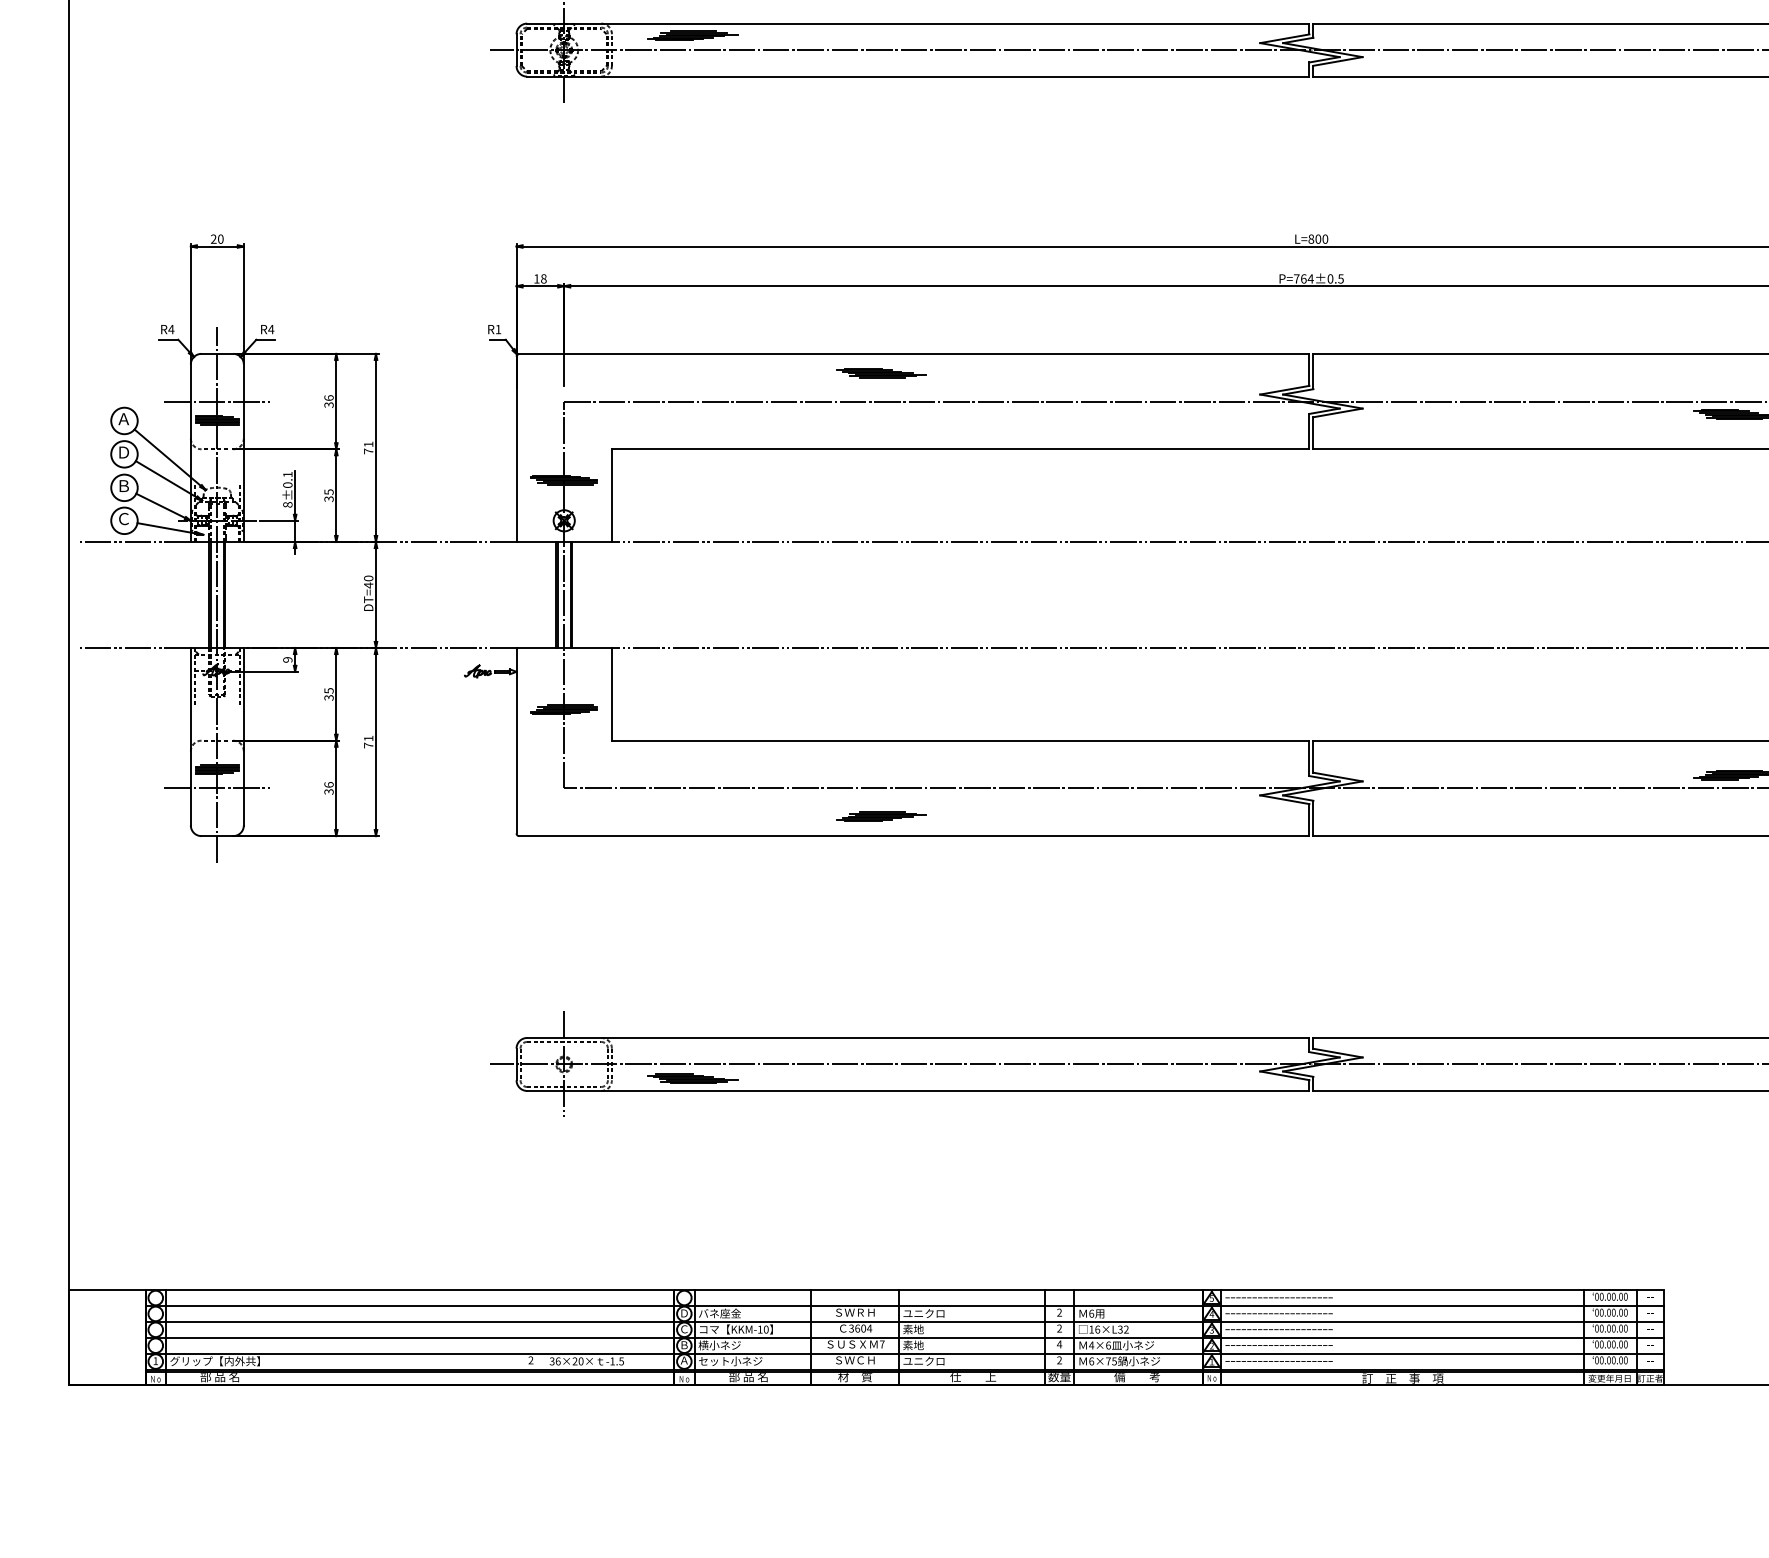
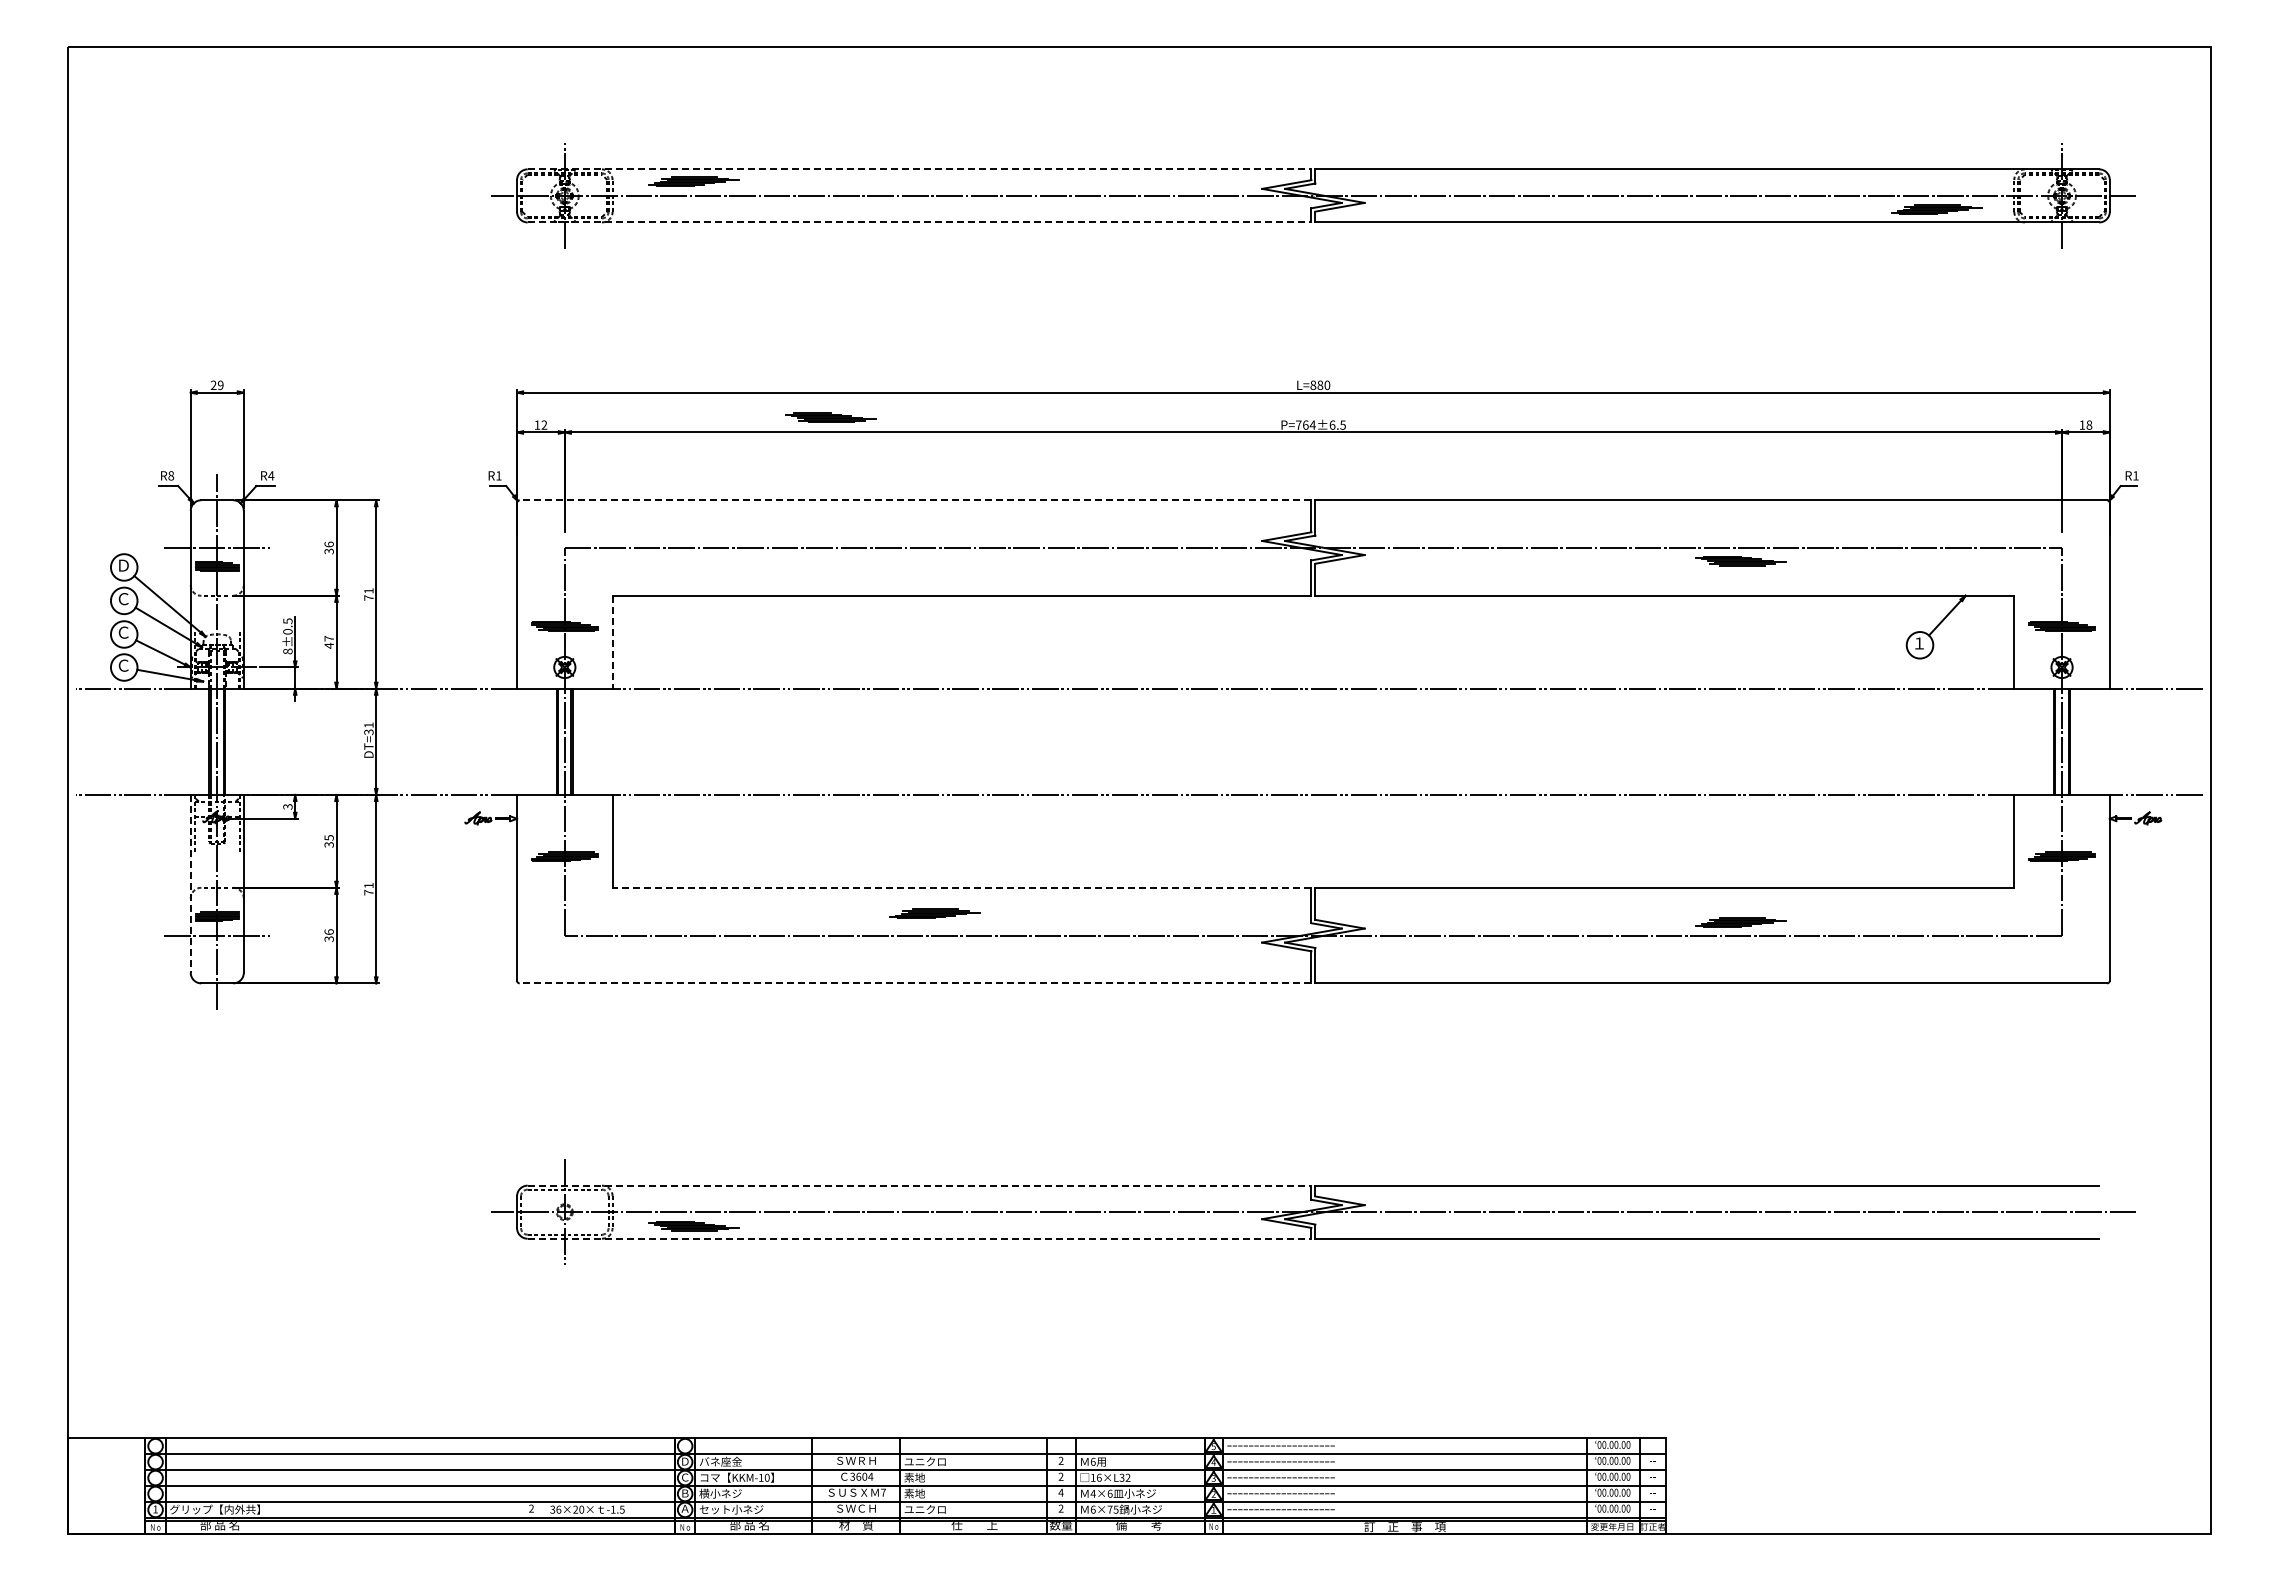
line: (918, 23) -> (919, 169), solid -> dashed
line: (918, 76) -> (919, 222), solid -> dashed
text: (220, 238) -> (220, 384), 20 -> 29
text: (1318, 239) -> (1320, 385), L=800 -> L=880
text: (543, 278) -> (544, 424), 18 -> 12
text: (1330, 278) -> (1332, 424), P=764±0.5 -> P=764±6.5
text: (171, 329) -> (171, 475), R4 -> R8
line: (914, 354) -> (915, 500), solid -> dashed
part: (881, 373) -> (830, 417), moved
text: (123, 419) -> (123, 565), Ａ -> Ｄ
text: (123, 452) -> (123, 599), Ｄ -> Ｃ
text: (287, 474) -> (287, 621), 8±0.1 -> 8±0.5
text: (123, 485) -> (123, 632), Ｂ -> Ｃ
text: (328, 495) -> (328, 642), 35 -> 47
line: (611, 495) -> (612, 642), solid -> dashed
text: (368, 581) -> (368, 728), DT=40 -> DT=31
text: (287, 659) -> (287, 806), 9 -> 3
line: (190, 736) -> (190, 883), solid -> dashed
line: (960, 740) -> (961, 887), solid -> dashed
part: (881, 816) -> (934, 913), moved
line: (914, 836) -> (915, 983), solid -> dashed
line: (918, 1037) -> (919, 1185), solid -> dashed
line: (918, 1090) -> (919, 1238), solid -> dashed

